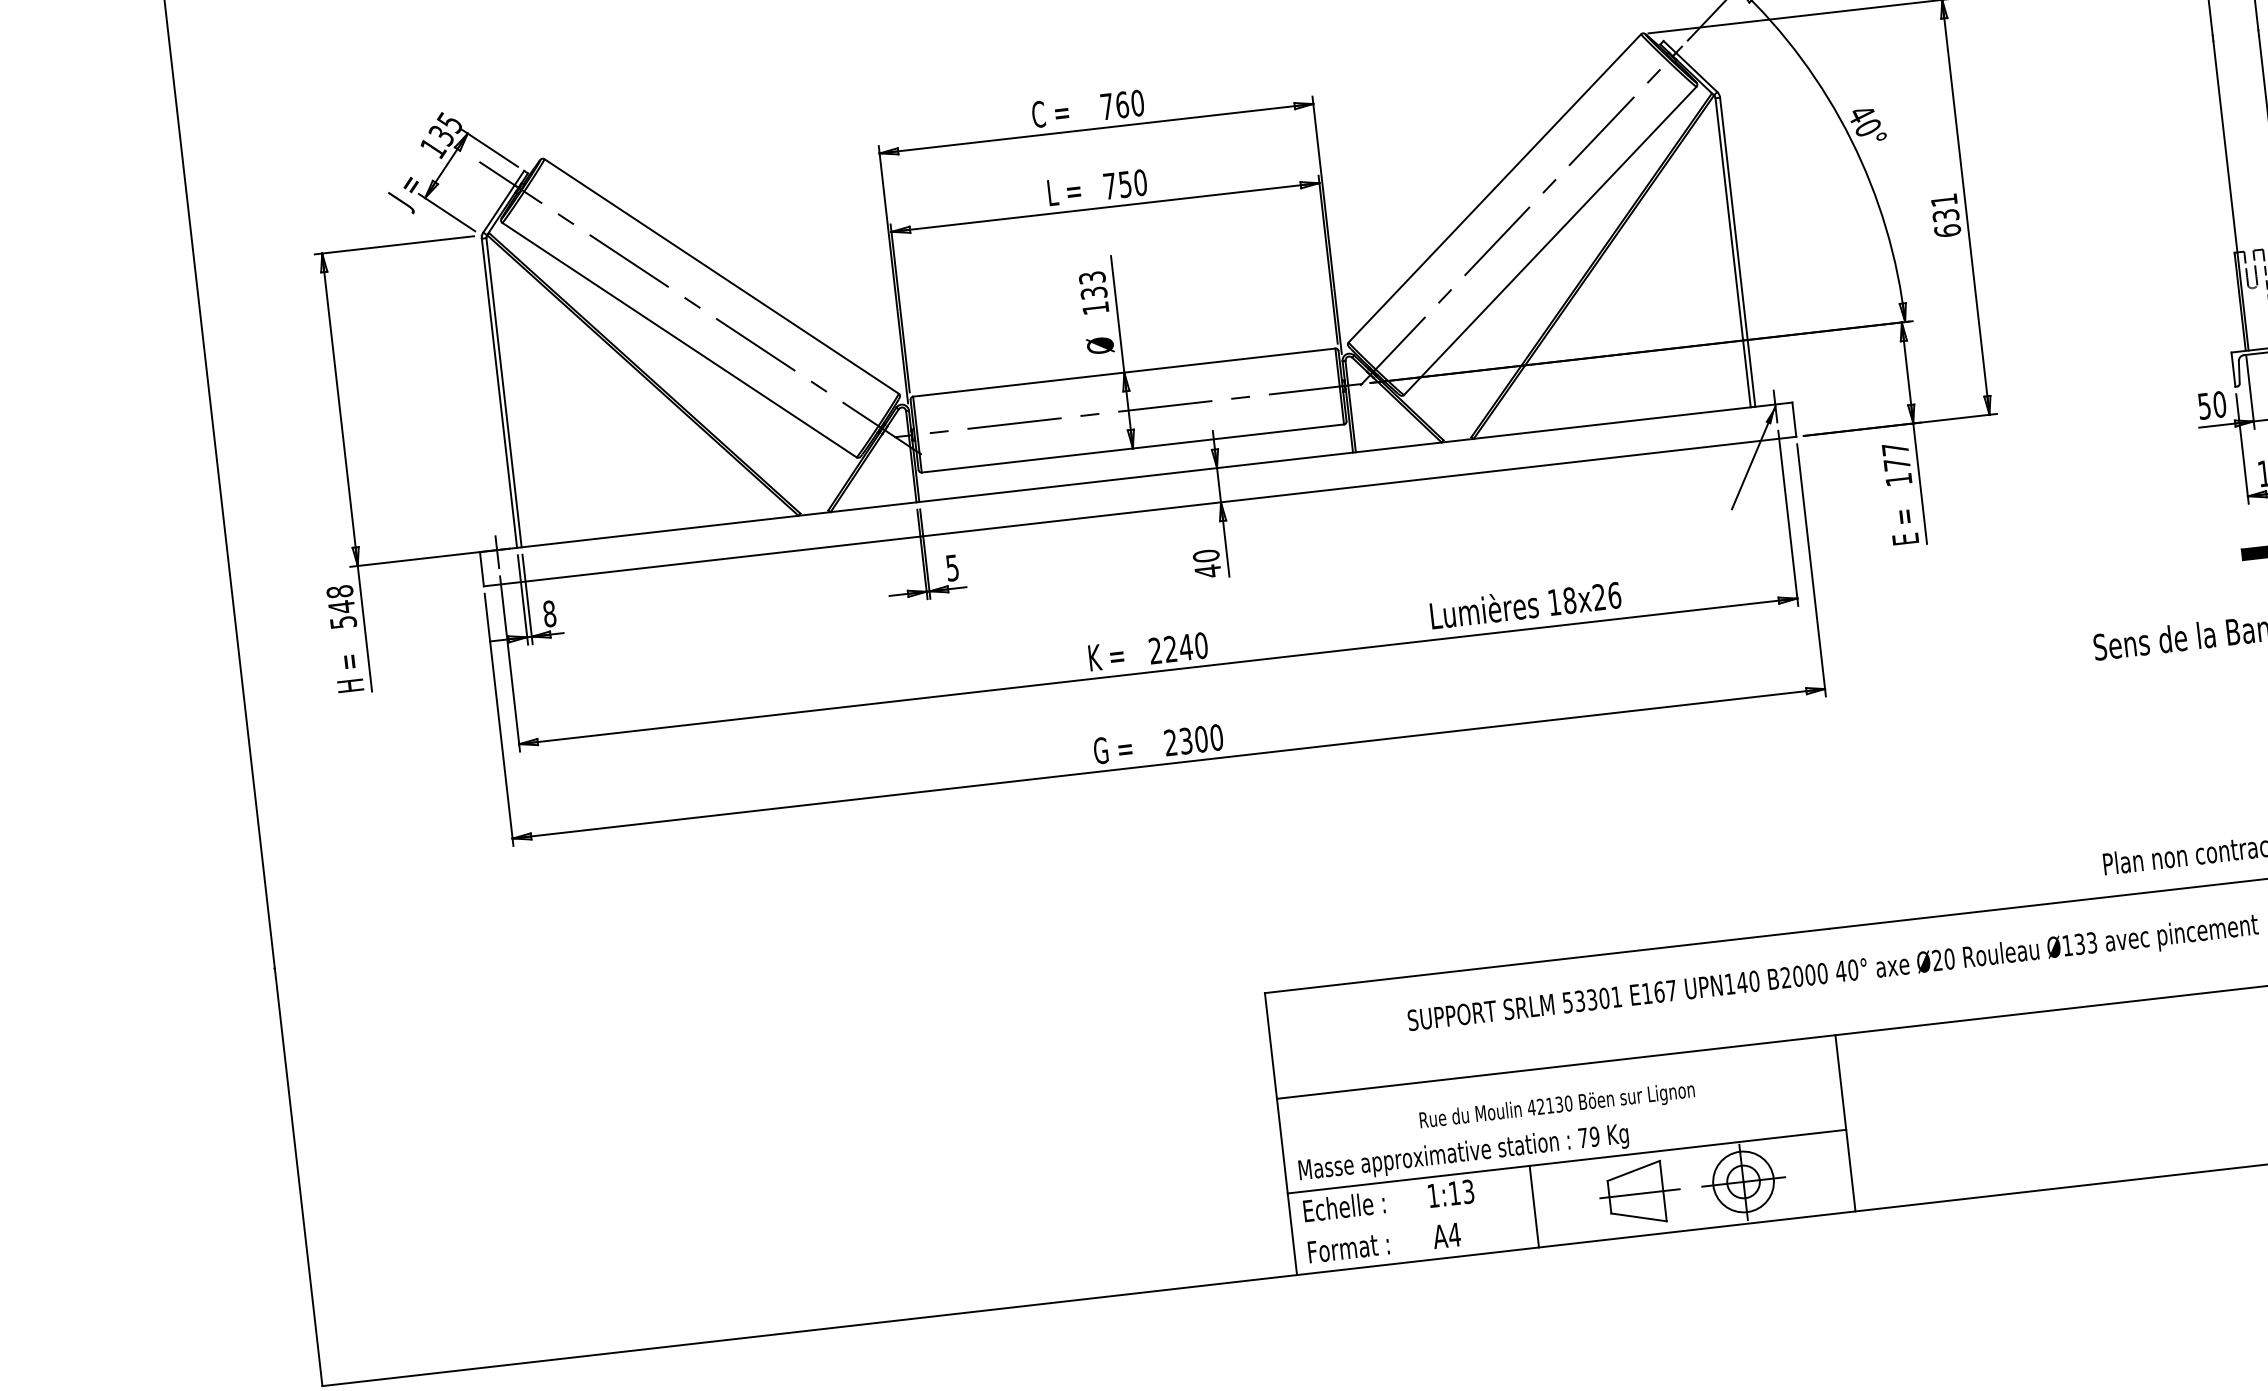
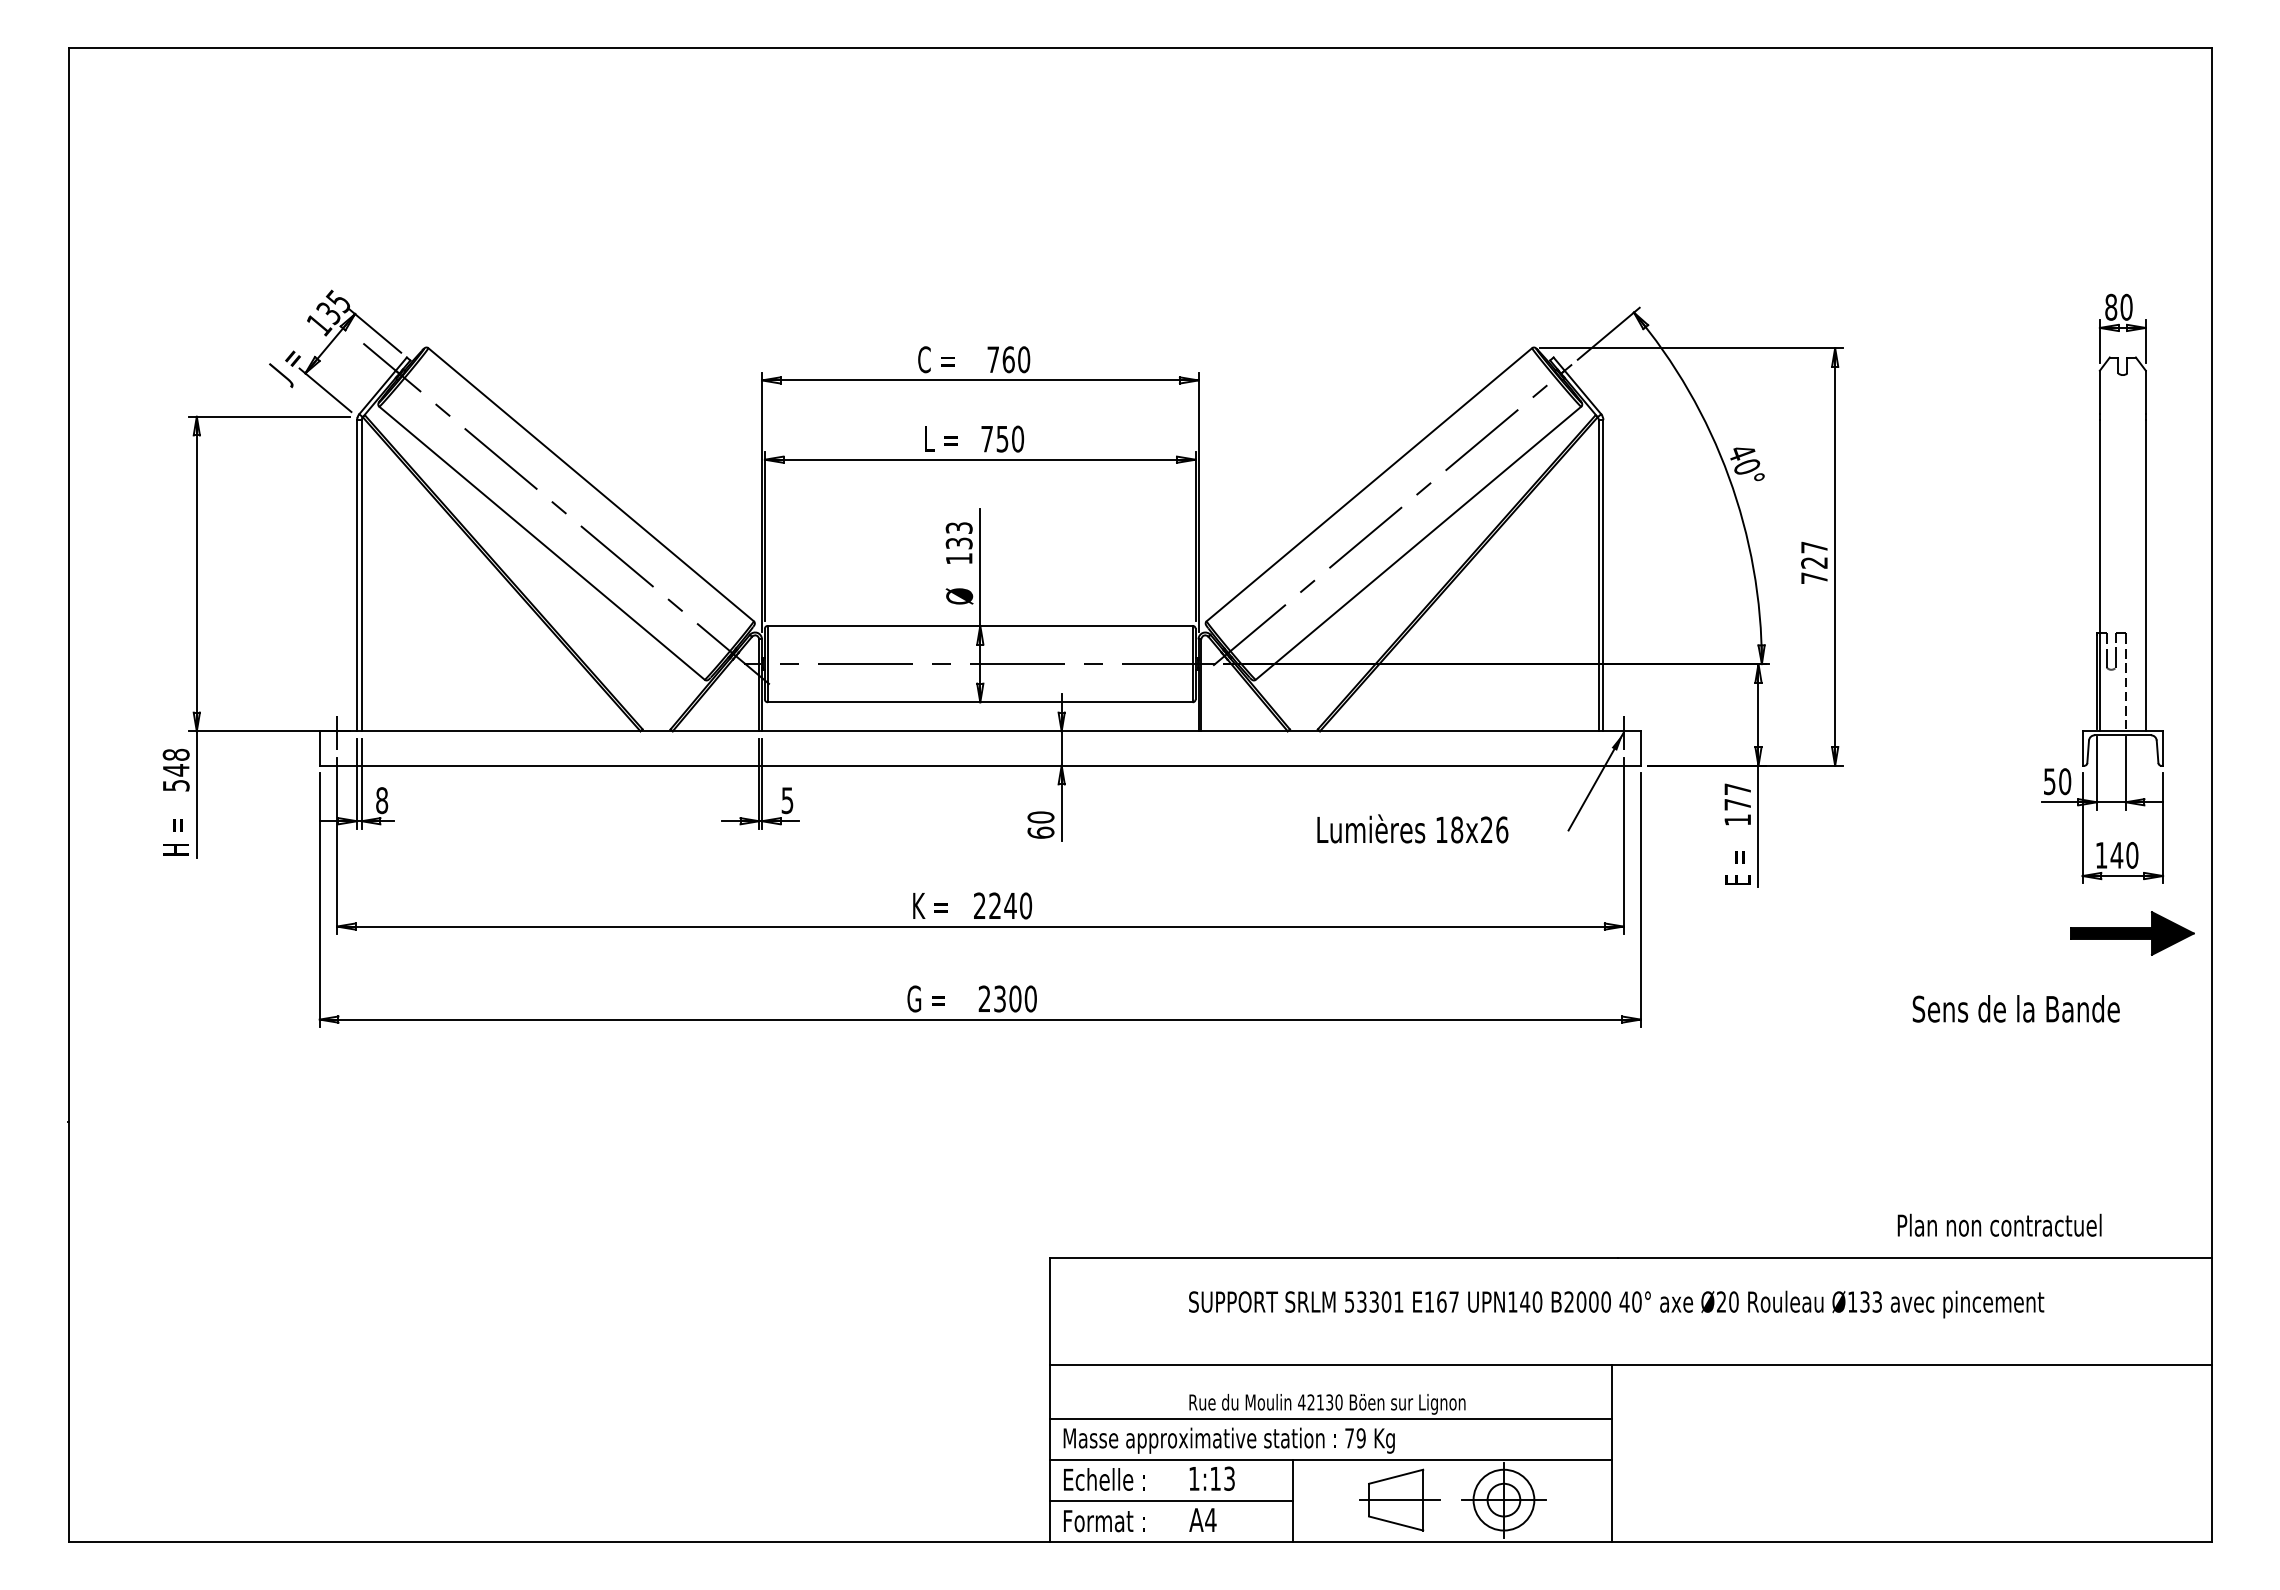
text: (1945, 215) -> (1814, 562), 631 -> 727
text: (1207, 571) -> (1040, 832), 40 -> 60
text: (1525, 604) -> (1412, 828), moved
line: (1561, 1120) -> (1330, 1418), added
line: (1413, 1220) -> (1171, 1501), added

